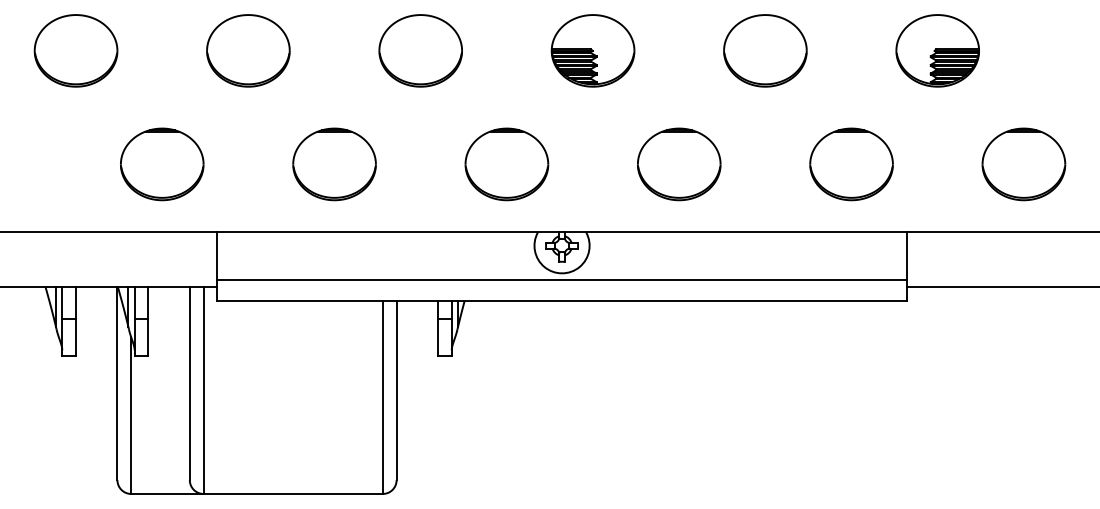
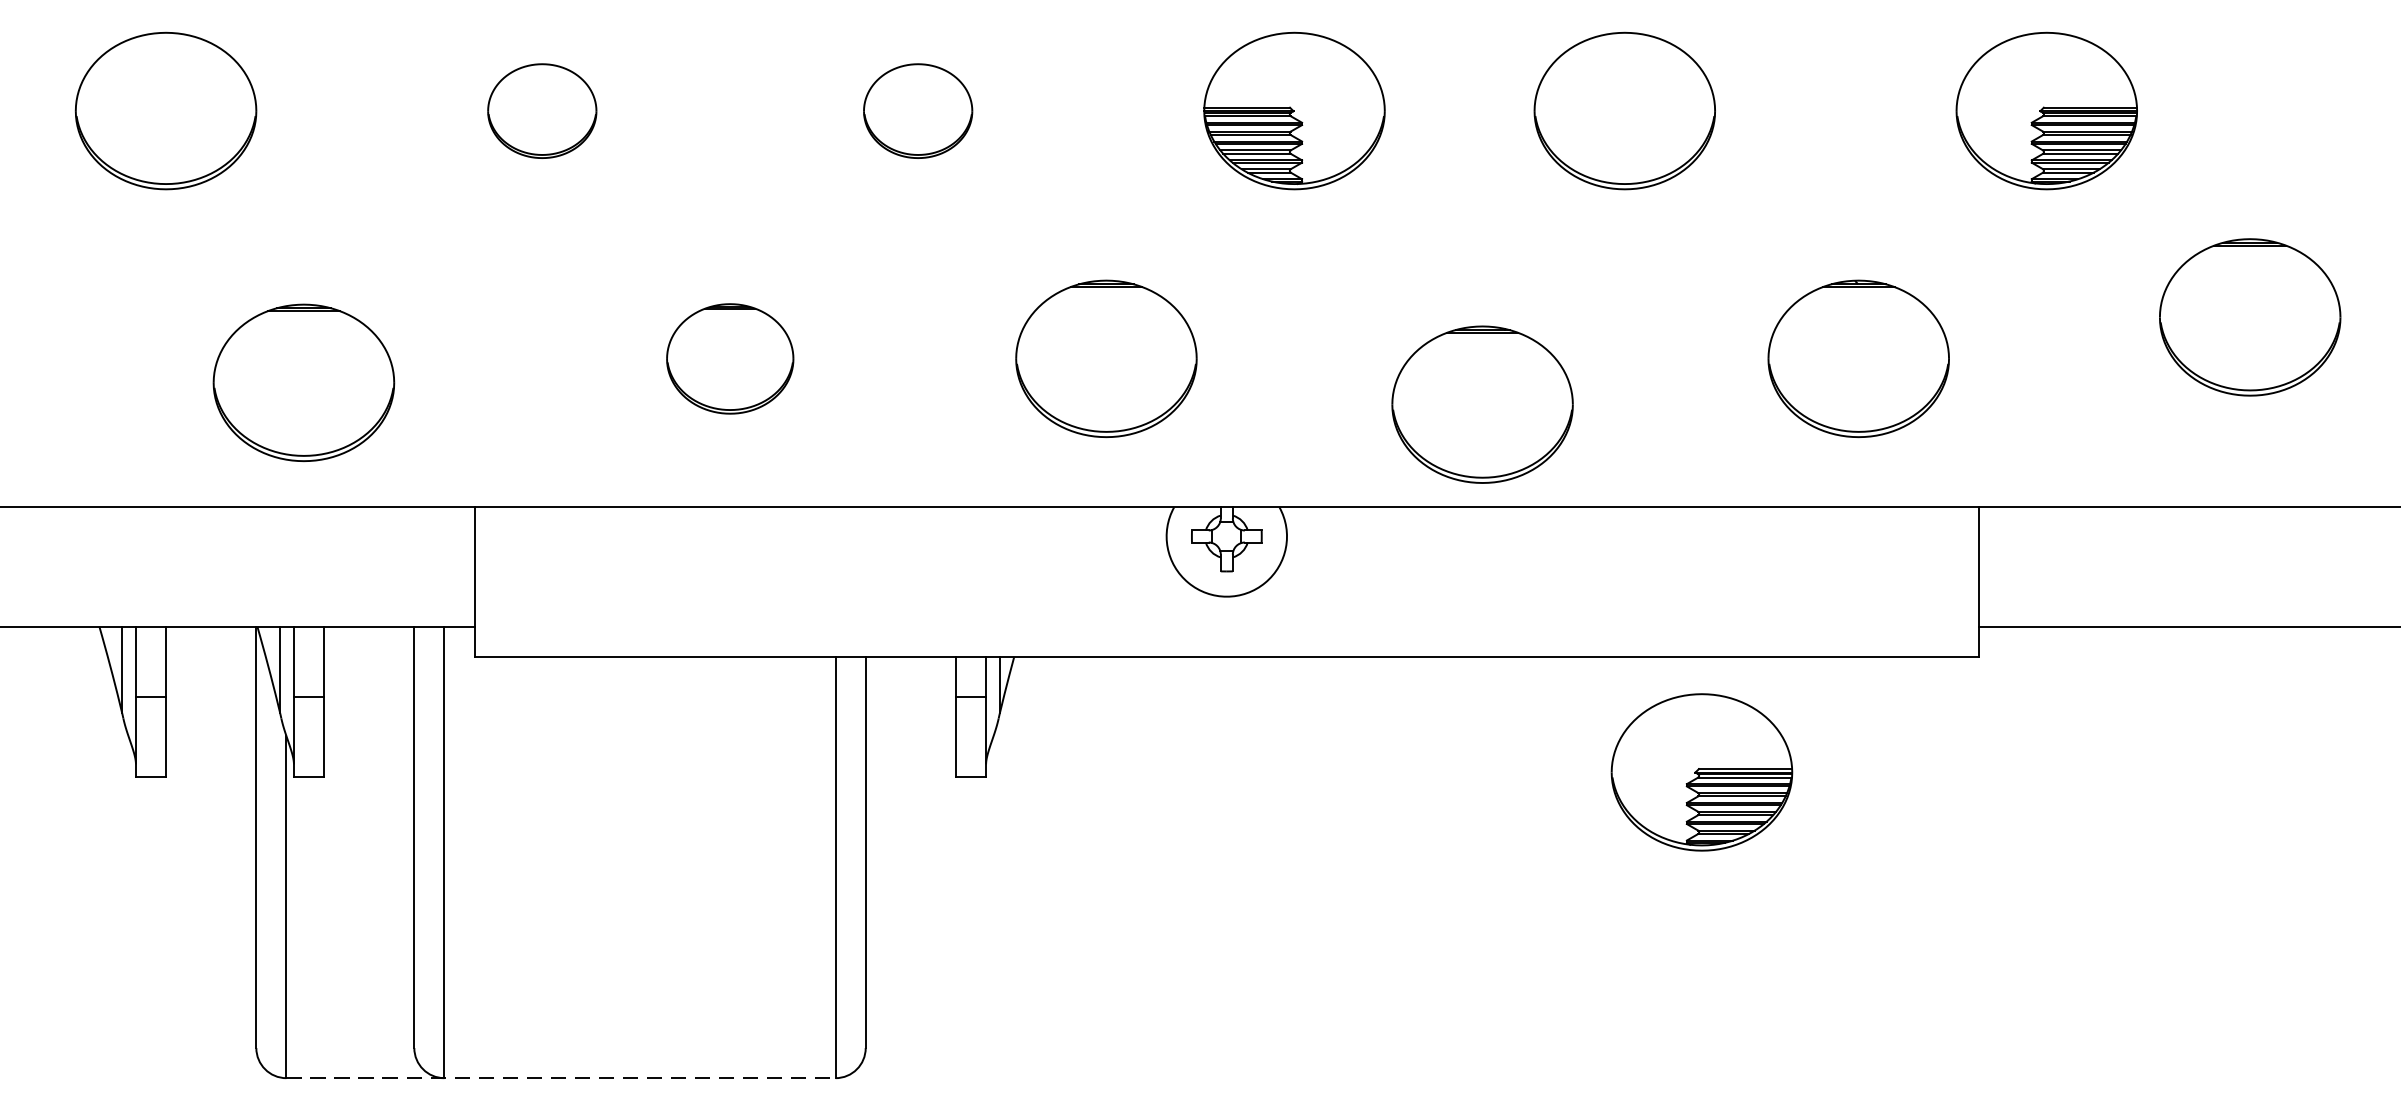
part: (248, 50) -> (542, 110), size x0.6
part: (420, 50) -> (917, 110), size x0.6
part: (765, 50) -> (1625, 110), moved
part: (162, 164) -> (304, 383), moved
part: (334, 164) -> (730, 359), size x0.7
part: (679, 164) -> (1483, 404), moved
part: (1023, 164) -> (2249, 317), moved
line: (561, 280) -> (1225, 612), removed
part: (779, 353) -> (1701, 771), added
line: (257, 493) -> (562, 1077), solid -> dashed

